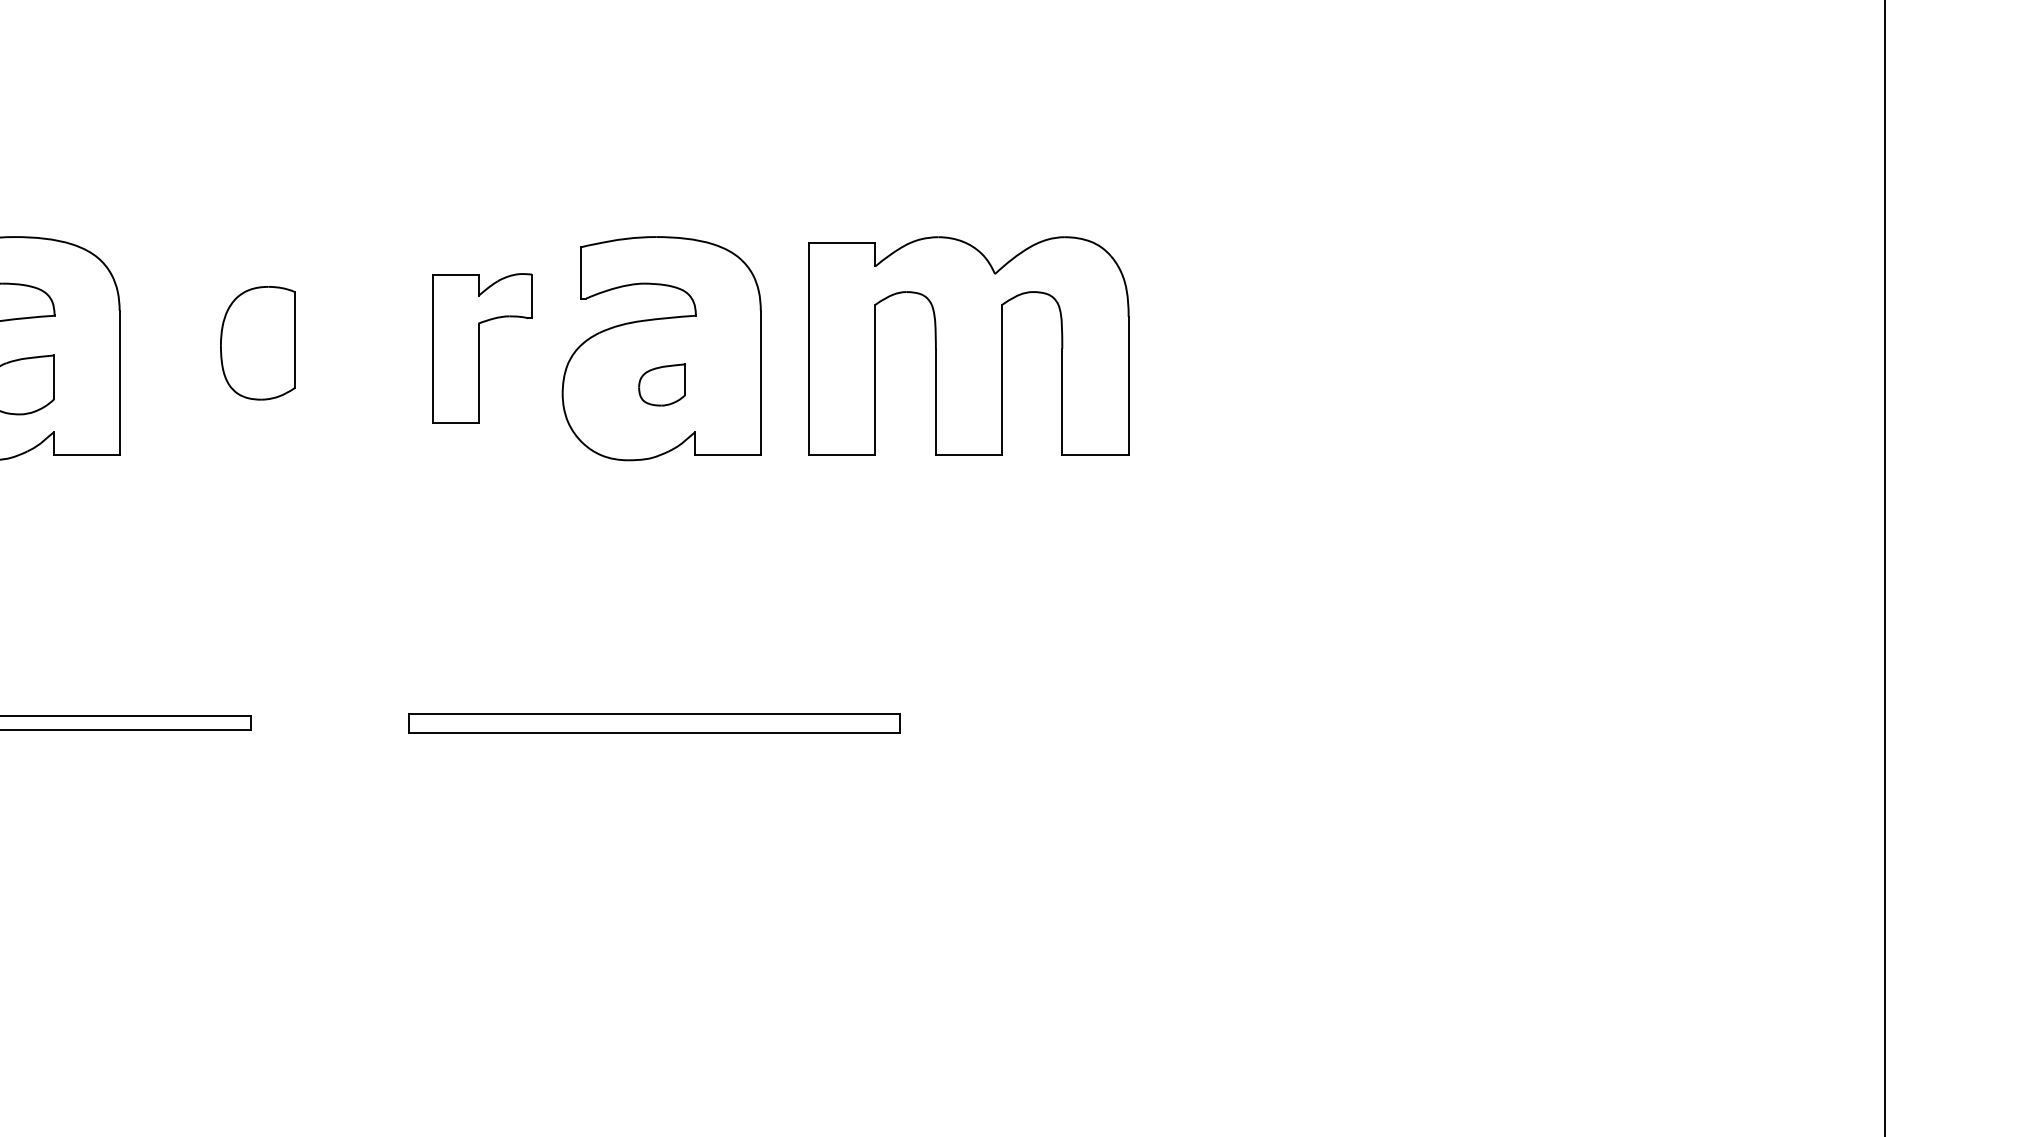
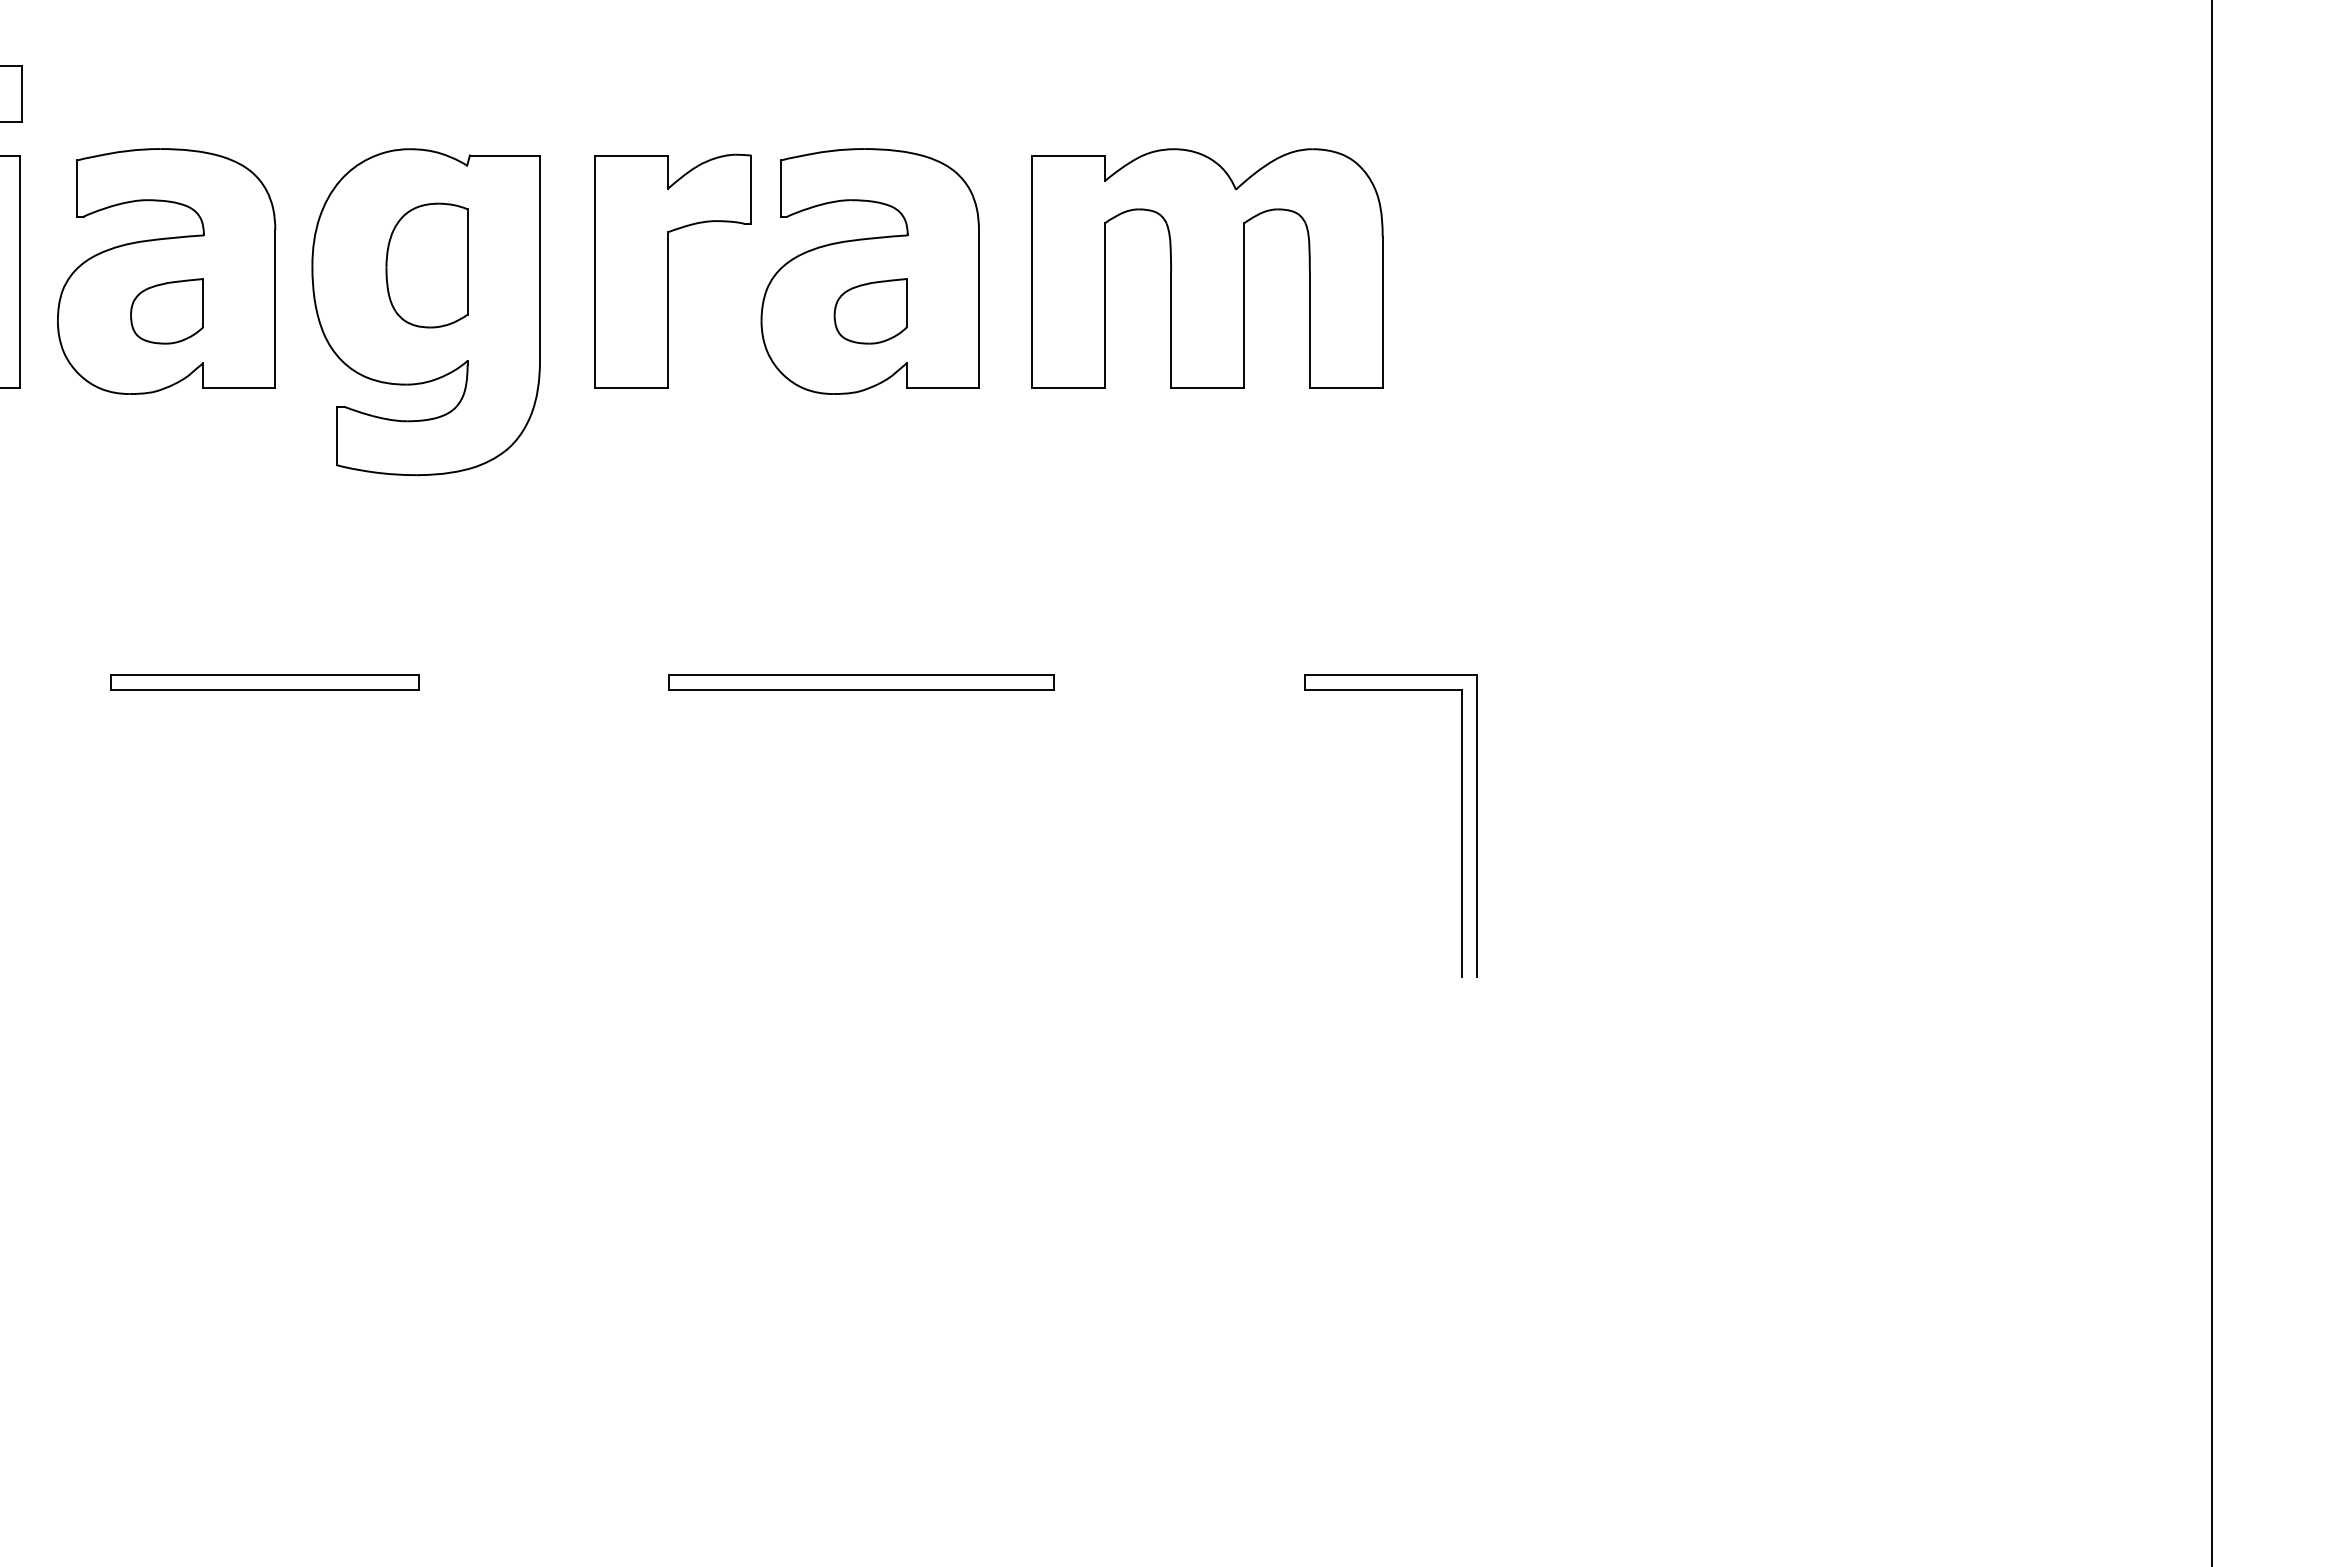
part: (481, 347) -> (672, 270), size x1.43
part: (661, 385) -> (870, 311), size x1.43
part: (256, 386) -> (425, 312), added
part: (653, 723) -> (861, 682), size x0.71
part: (1200, 853) -> (1461, 825), added

